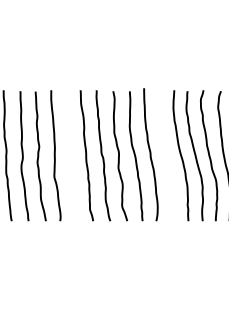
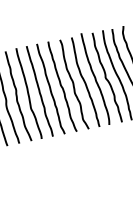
curve: (71, 155) -> (40, 91), added
curve: (165, 155) -> (106, 77), added

